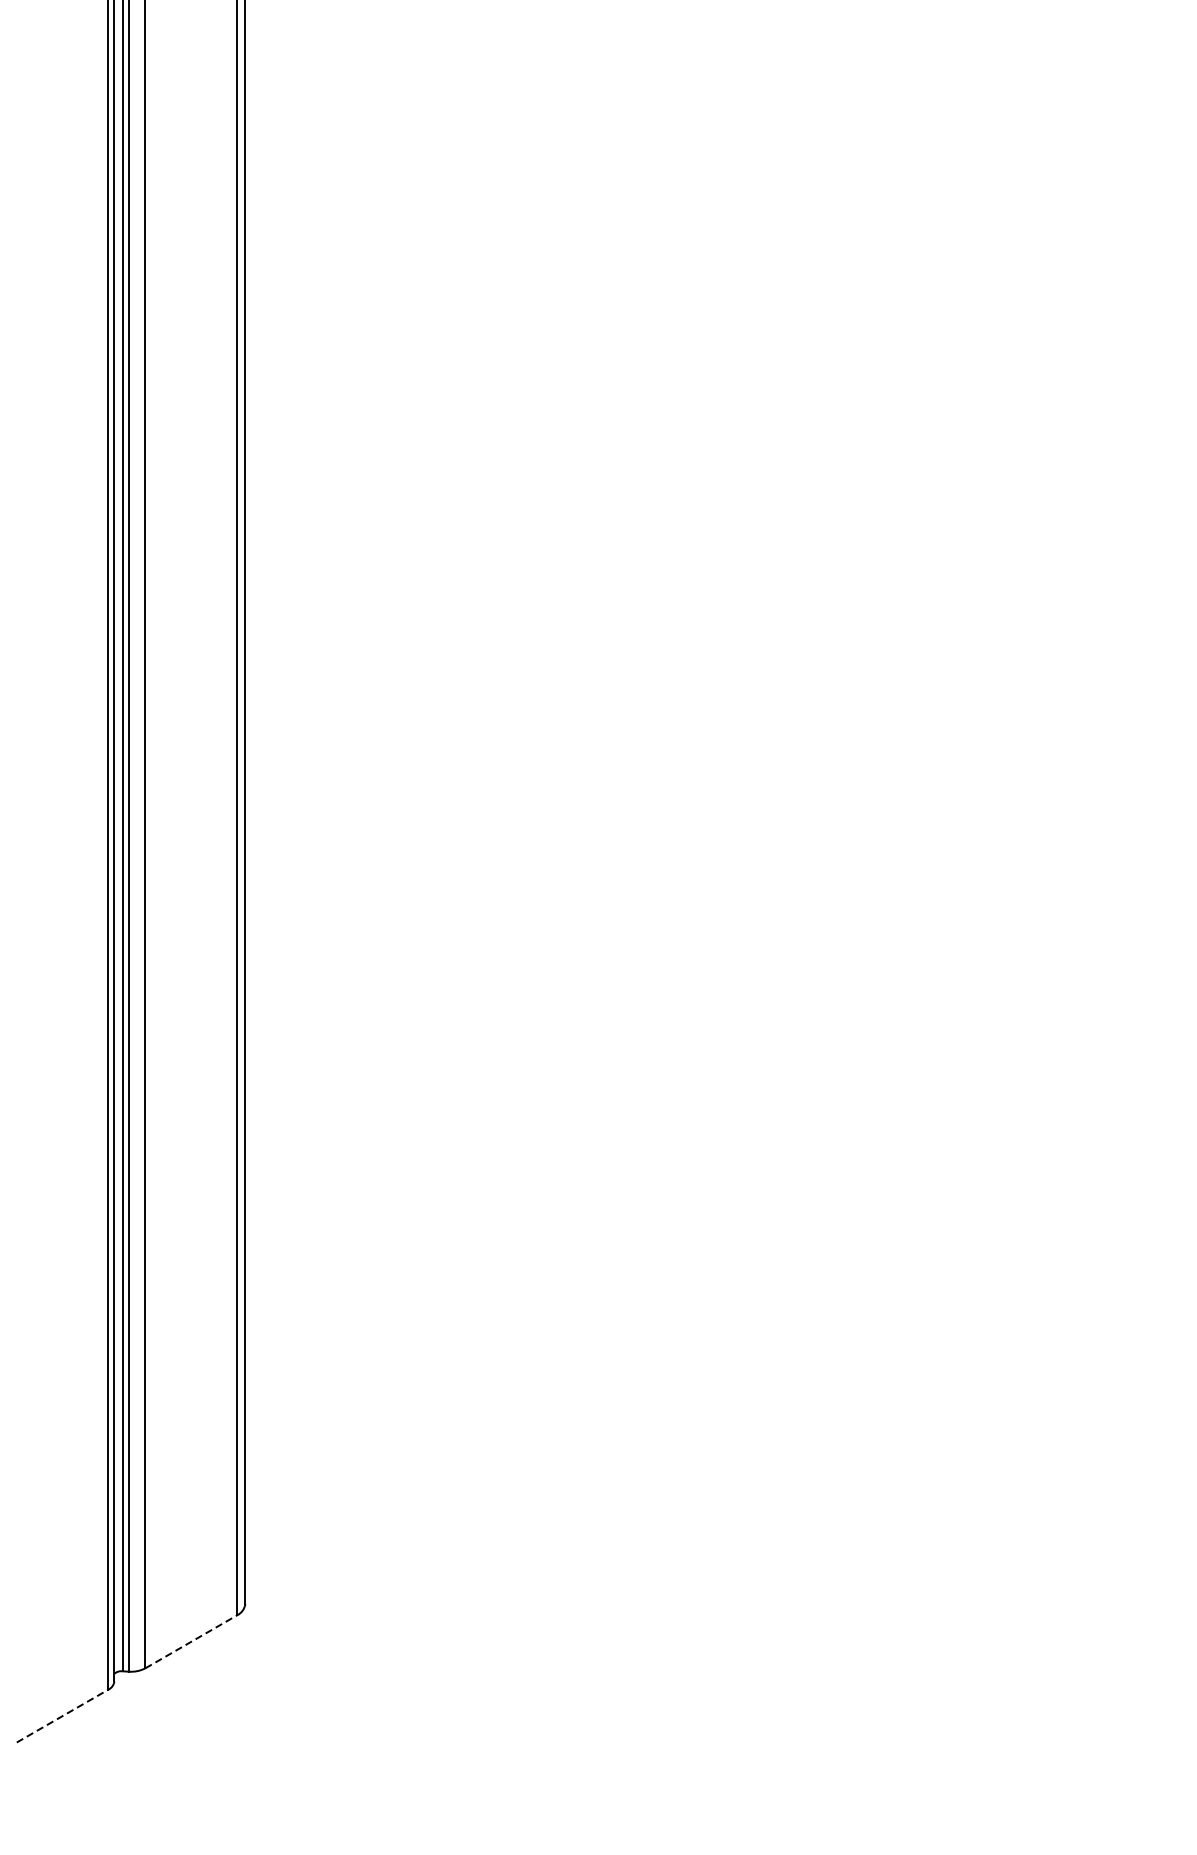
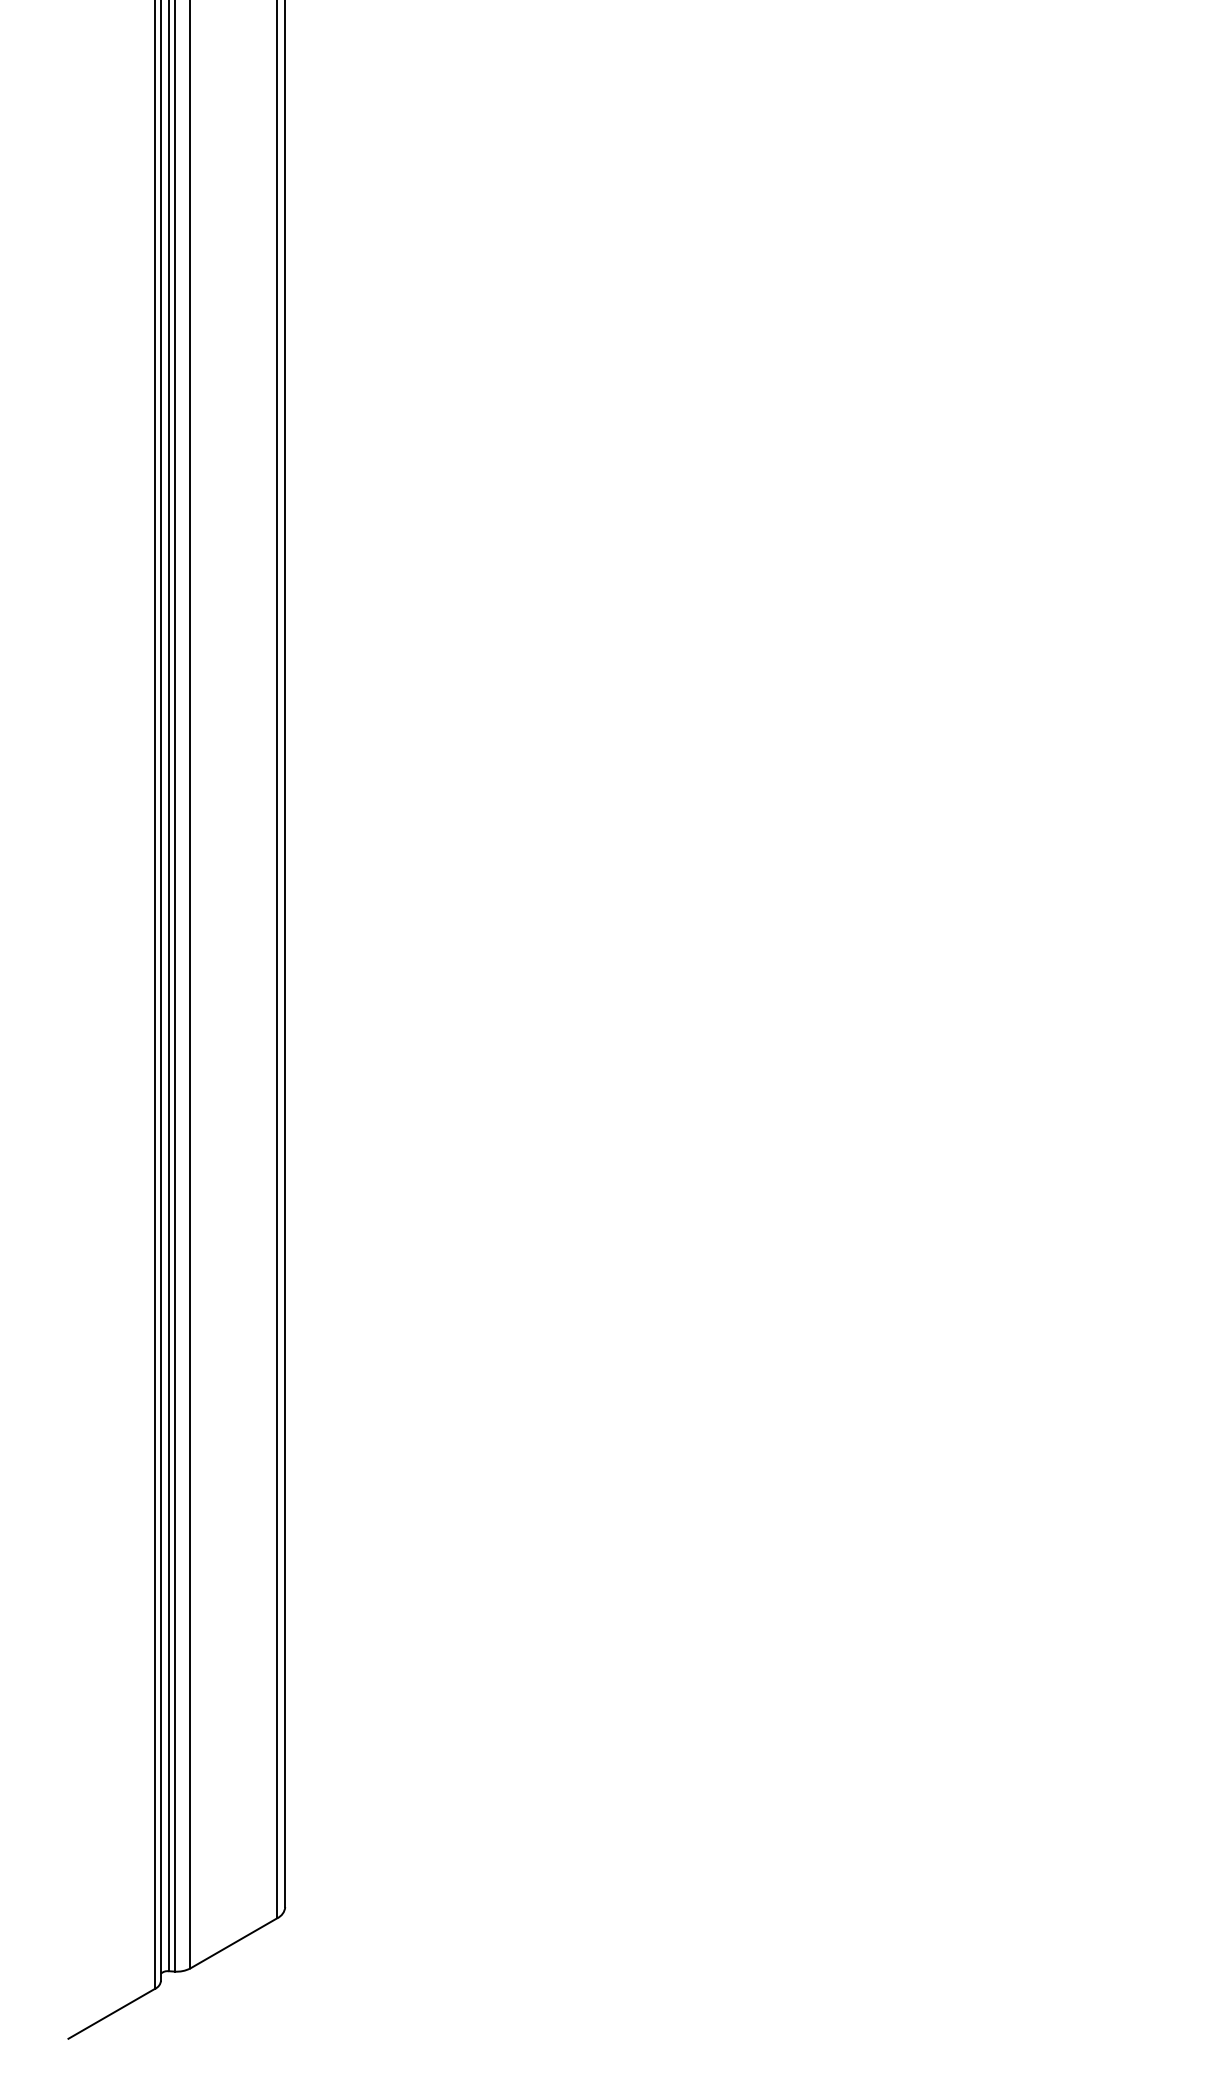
line: (191, 1642) -> (234, 1943), dashed -> solid
line: (63, 1715) -> (112, 2013), dashed -> solid

